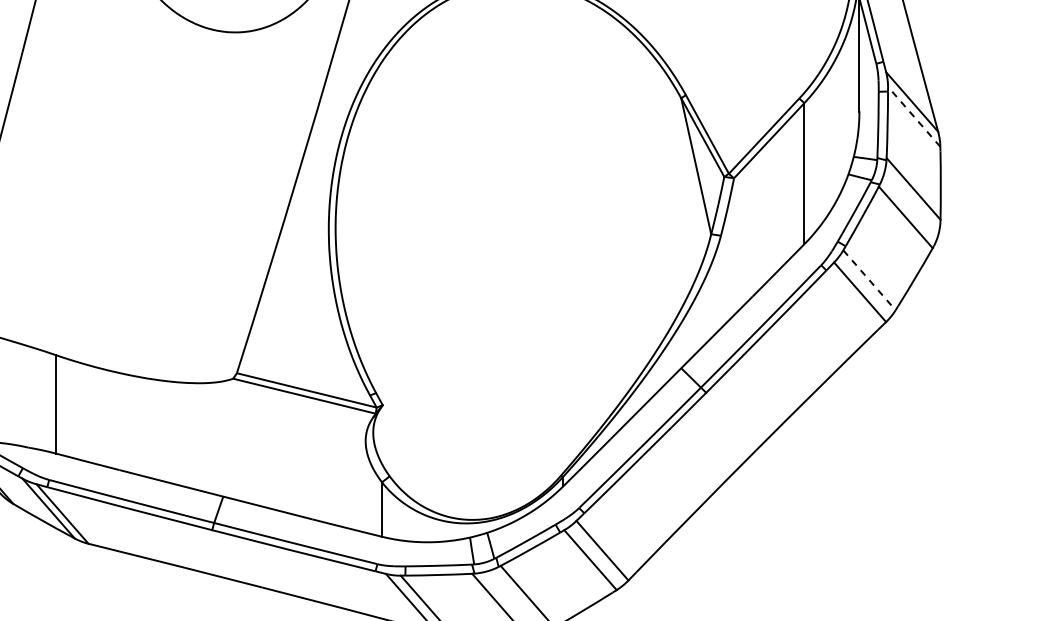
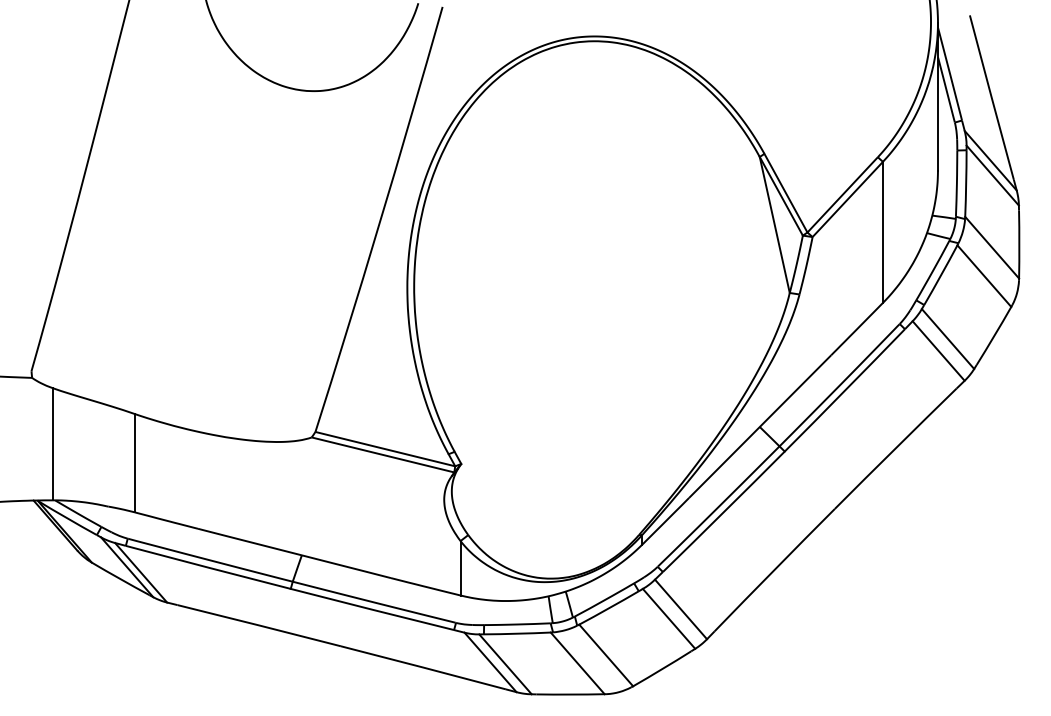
line: (913, 116) -> (992, 175), dashed -> solid
line: (869, 280) -> (948, 339), dashed -> solid

